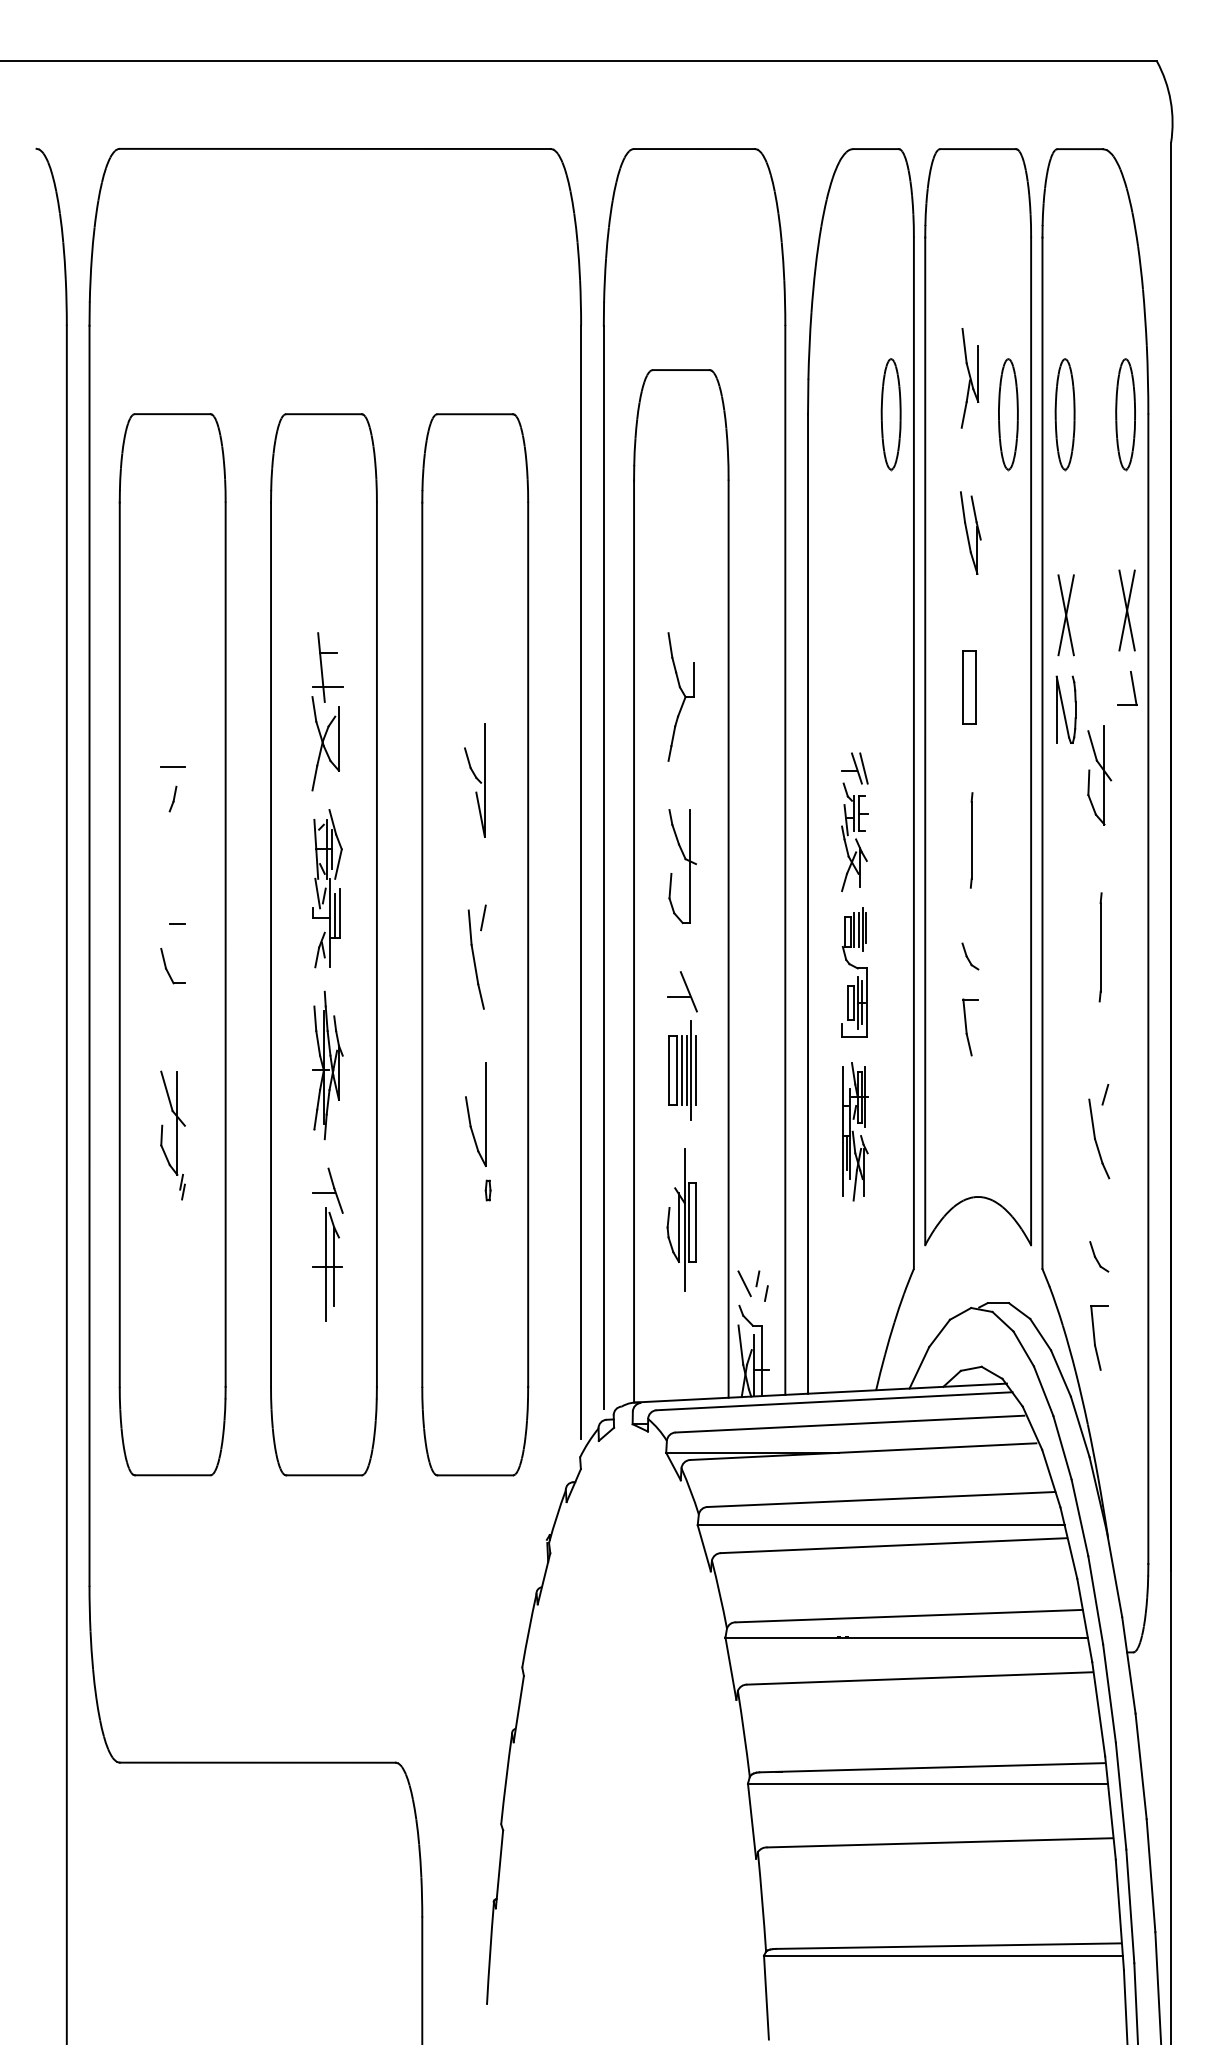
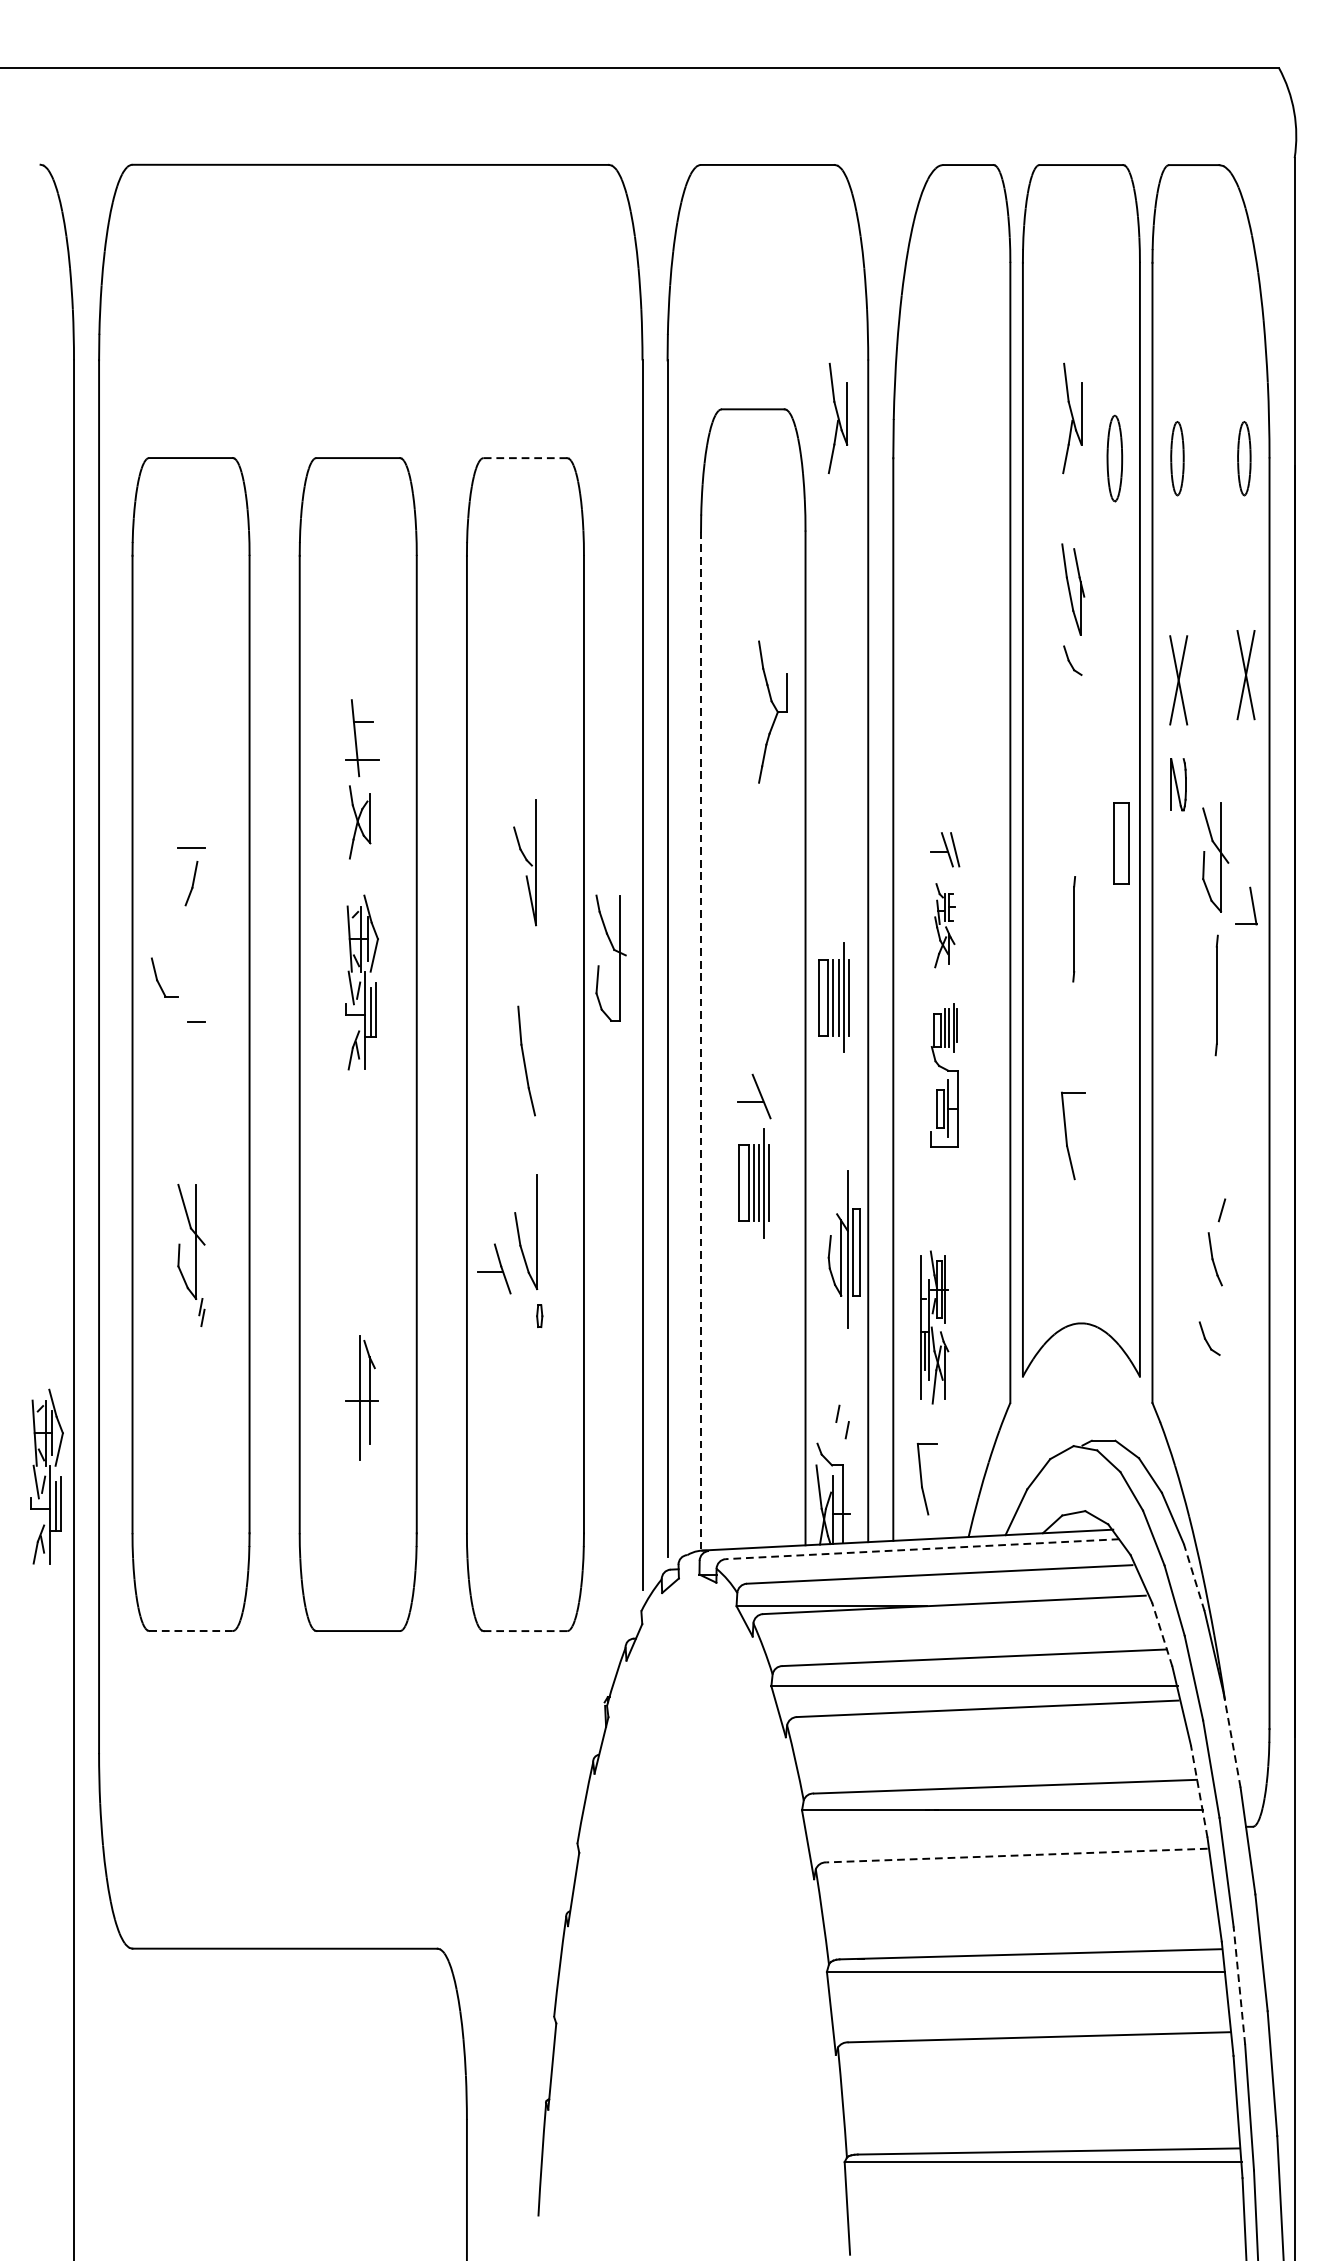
part: (757, 378) -> (837, 418), added
line: (475, 414) -> (525, 458), solid -> dashed
part: (890, 414) -> (984, 458), removed
part: (1008, 414) -> (1114, 458), size x0.7
part: (1064, 414) -> (1176, 458), size x0.6
part: (1125, 414) -> (1244, 458), size x0.6
part: (969, 687) -> (1121, 843), moved
part: (1127, 688) -> (1246, 906), moved
part: (680, 696) -> (772, 711), moved
part: (1065, 709) -> (1177, 784), size x0.7
part: (325, 743) -> (359, 822), size x0.7
part: (172, 798) -> (190, 882), size x1.6
part: (854, 836) -> (944, 924), size x0.7
part: (685, 860) -> (614, 951), moved
part: (754, 902) -> (834, 997), added
line: (483, 917) -> (534, 1014), removed
line: (634, 941) -> (701, 1040), solid -> dashed
part: (1100, 947) -> (1216, 995), moved
part: (970, 956) -> (1072, 660), moved
part: (172, 965) -> (164, 976), moved
line: (861, 1002) -> (952, 1108), removed
part: (970, 1027) -> (1072, 1136), size x1.4
part: (327, 1065) -> (362, 1178), removed
part: (855, 1131) -> (934, 1327), moved
part: (1099, 1138) -> (1215, 1258), size x0.6
part: (327, 1190) -> (493, 1268), moved
part: (681, 1219) -> (844, 1248), moved
part: (1099, 1256) -> (1209, 1338), moved
line: (744, 1283) -> (823, 1419), removed
part: (42, 1335) -> (47, 1476), added
part: (1099, 1337) -> (927, 1478), moved
line: (834, 1401) -> (922, 1549), solid -> dashed
line: (1080, 1426) -> (1194, 1577), solid -> dashed
line: (172, 1475) -> (190, 1631), solid -> dashed
line: (475, 1475) -> (525, 1631), solid -> dashed
line: (1051, 1478) -> (1162, 1634), solid -> dashed
line: (1114, 1574) -> (1232, 1740), solid -> dashed
line: (1084, 1619) -> (1198, 1790), solid -> dashed
line: (919, 1678) -> (1016, 1855), solid -> dashed
line: (1121, 1796) -> (1239, 1986), solid -> dashed

